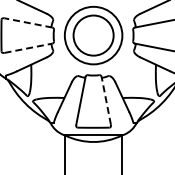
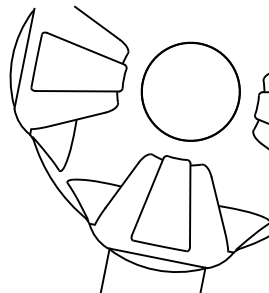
line: (27, 22) -> (84, 47), dashed -> solid
circle: (93, 35) -> (190, 91), size x1.43
line: (28, 48) -> (77, 91), dashed -> solid
line: (106, 100) -> (190, 204), dashed -> solid

